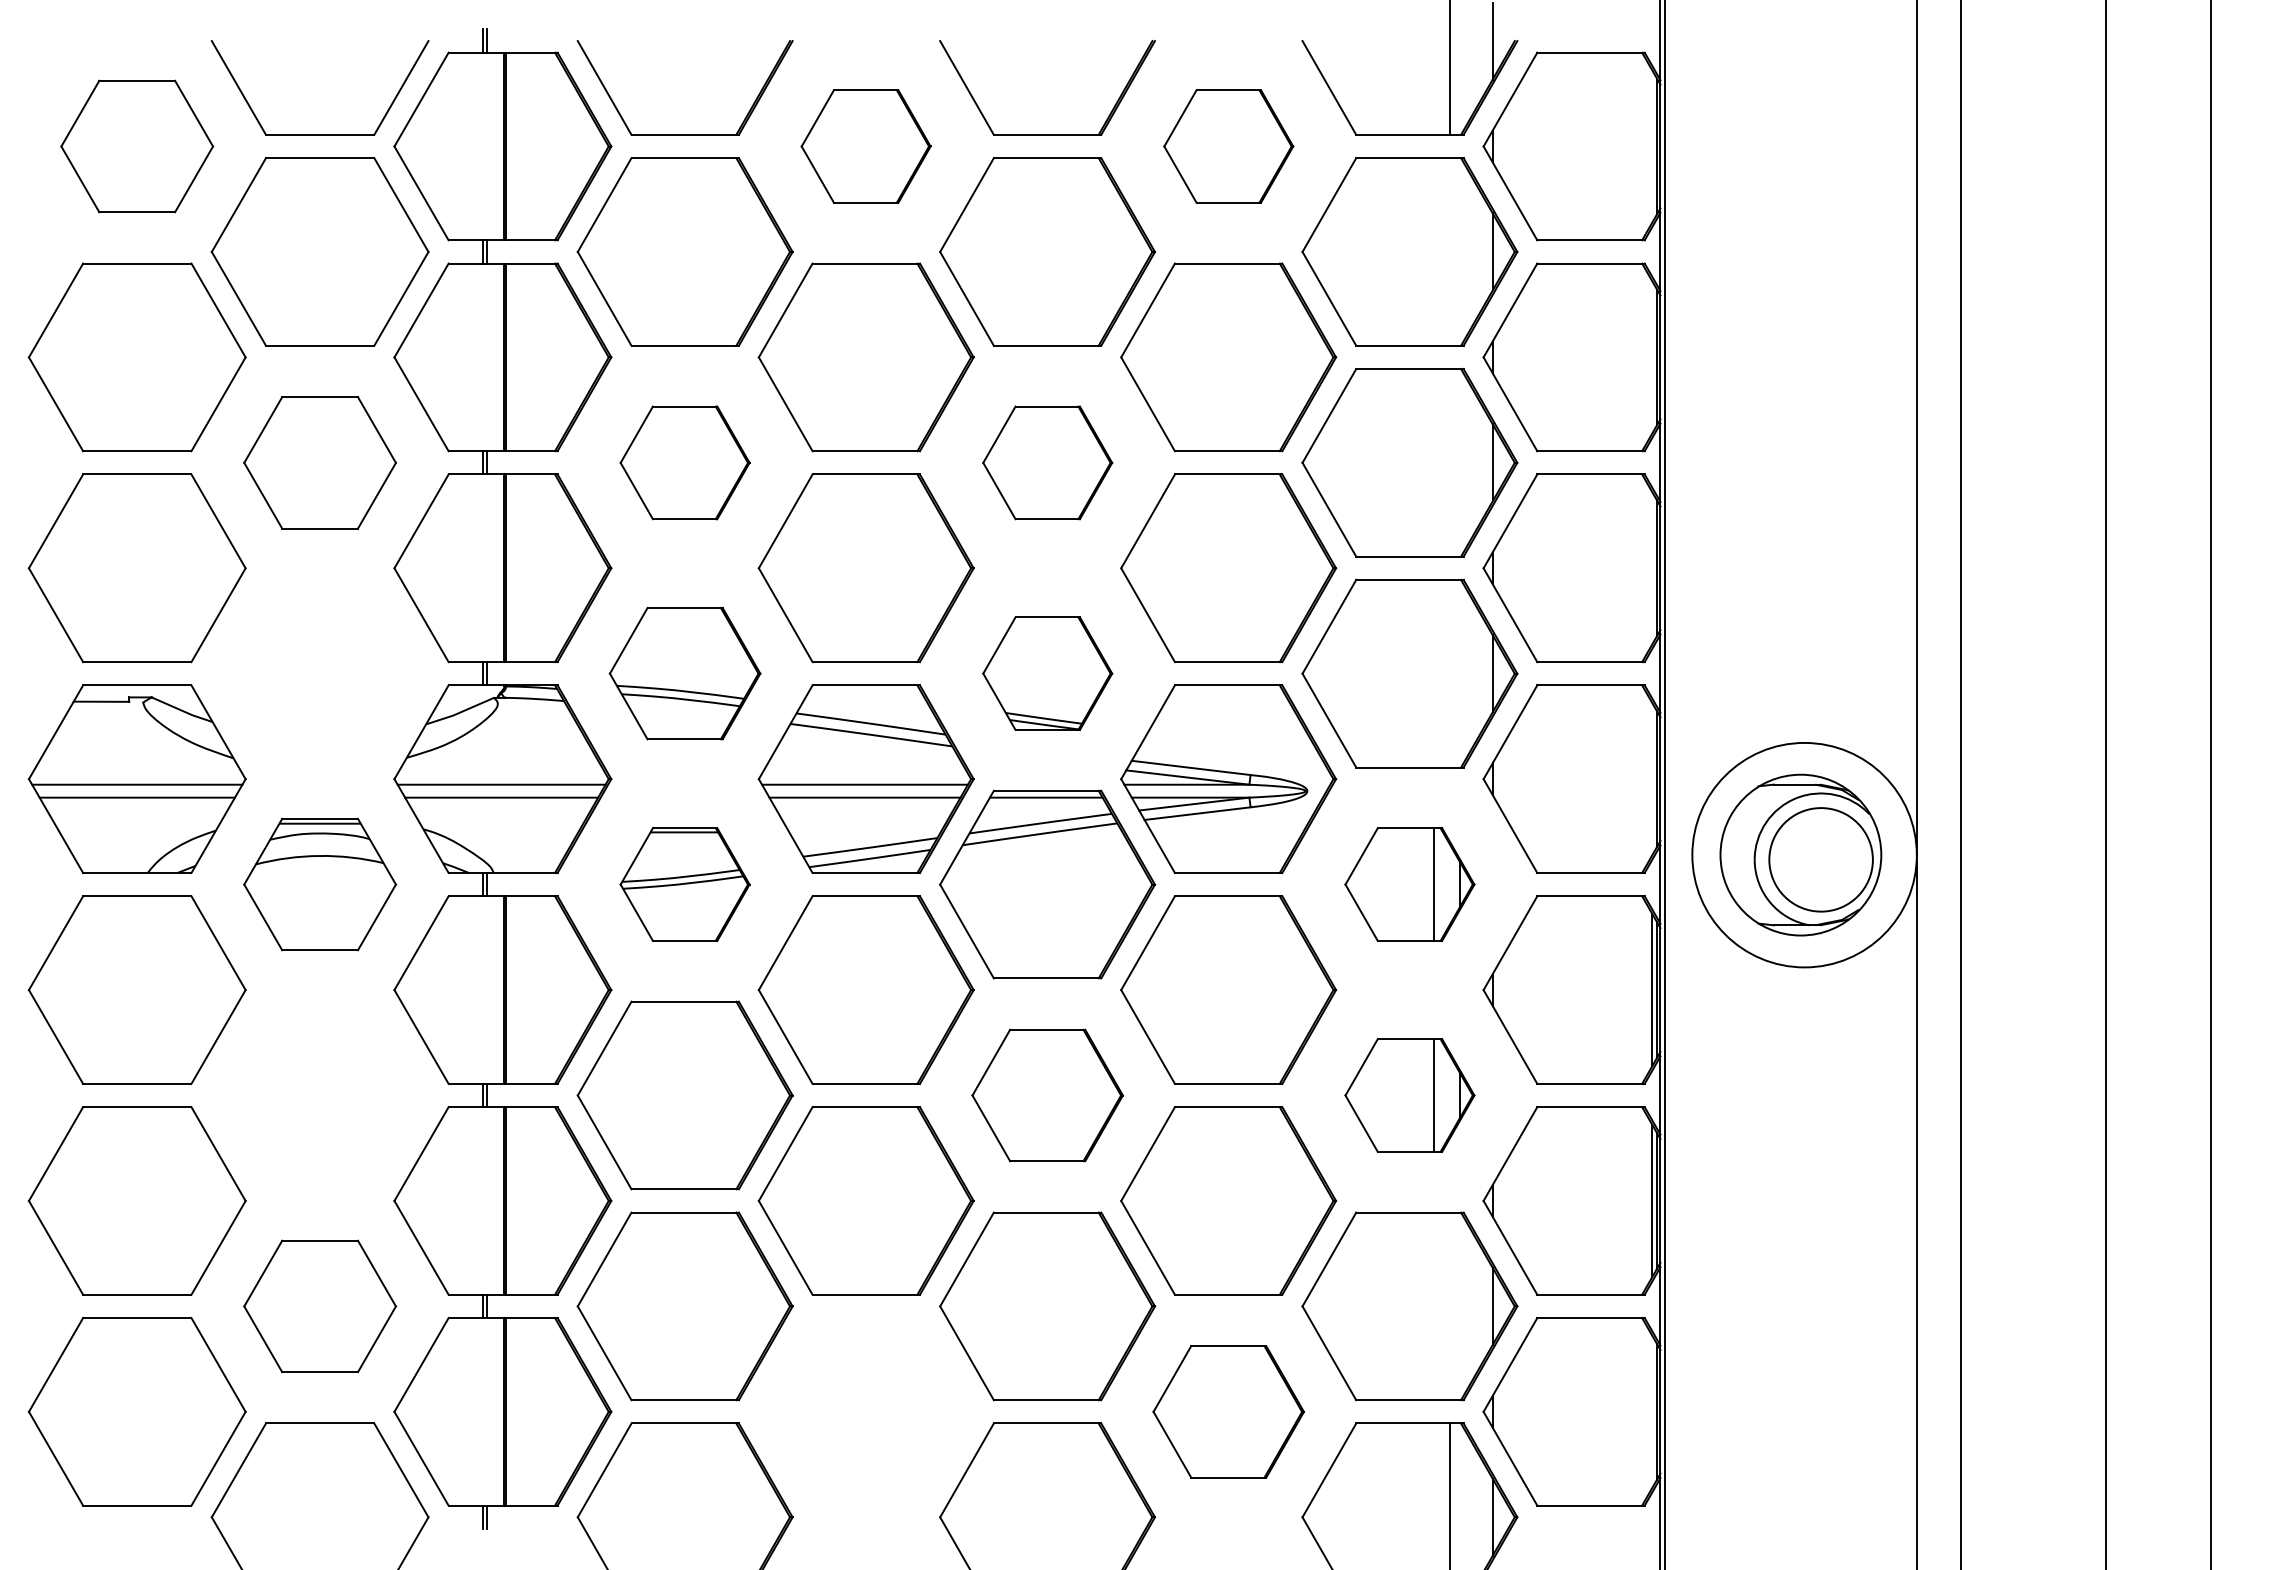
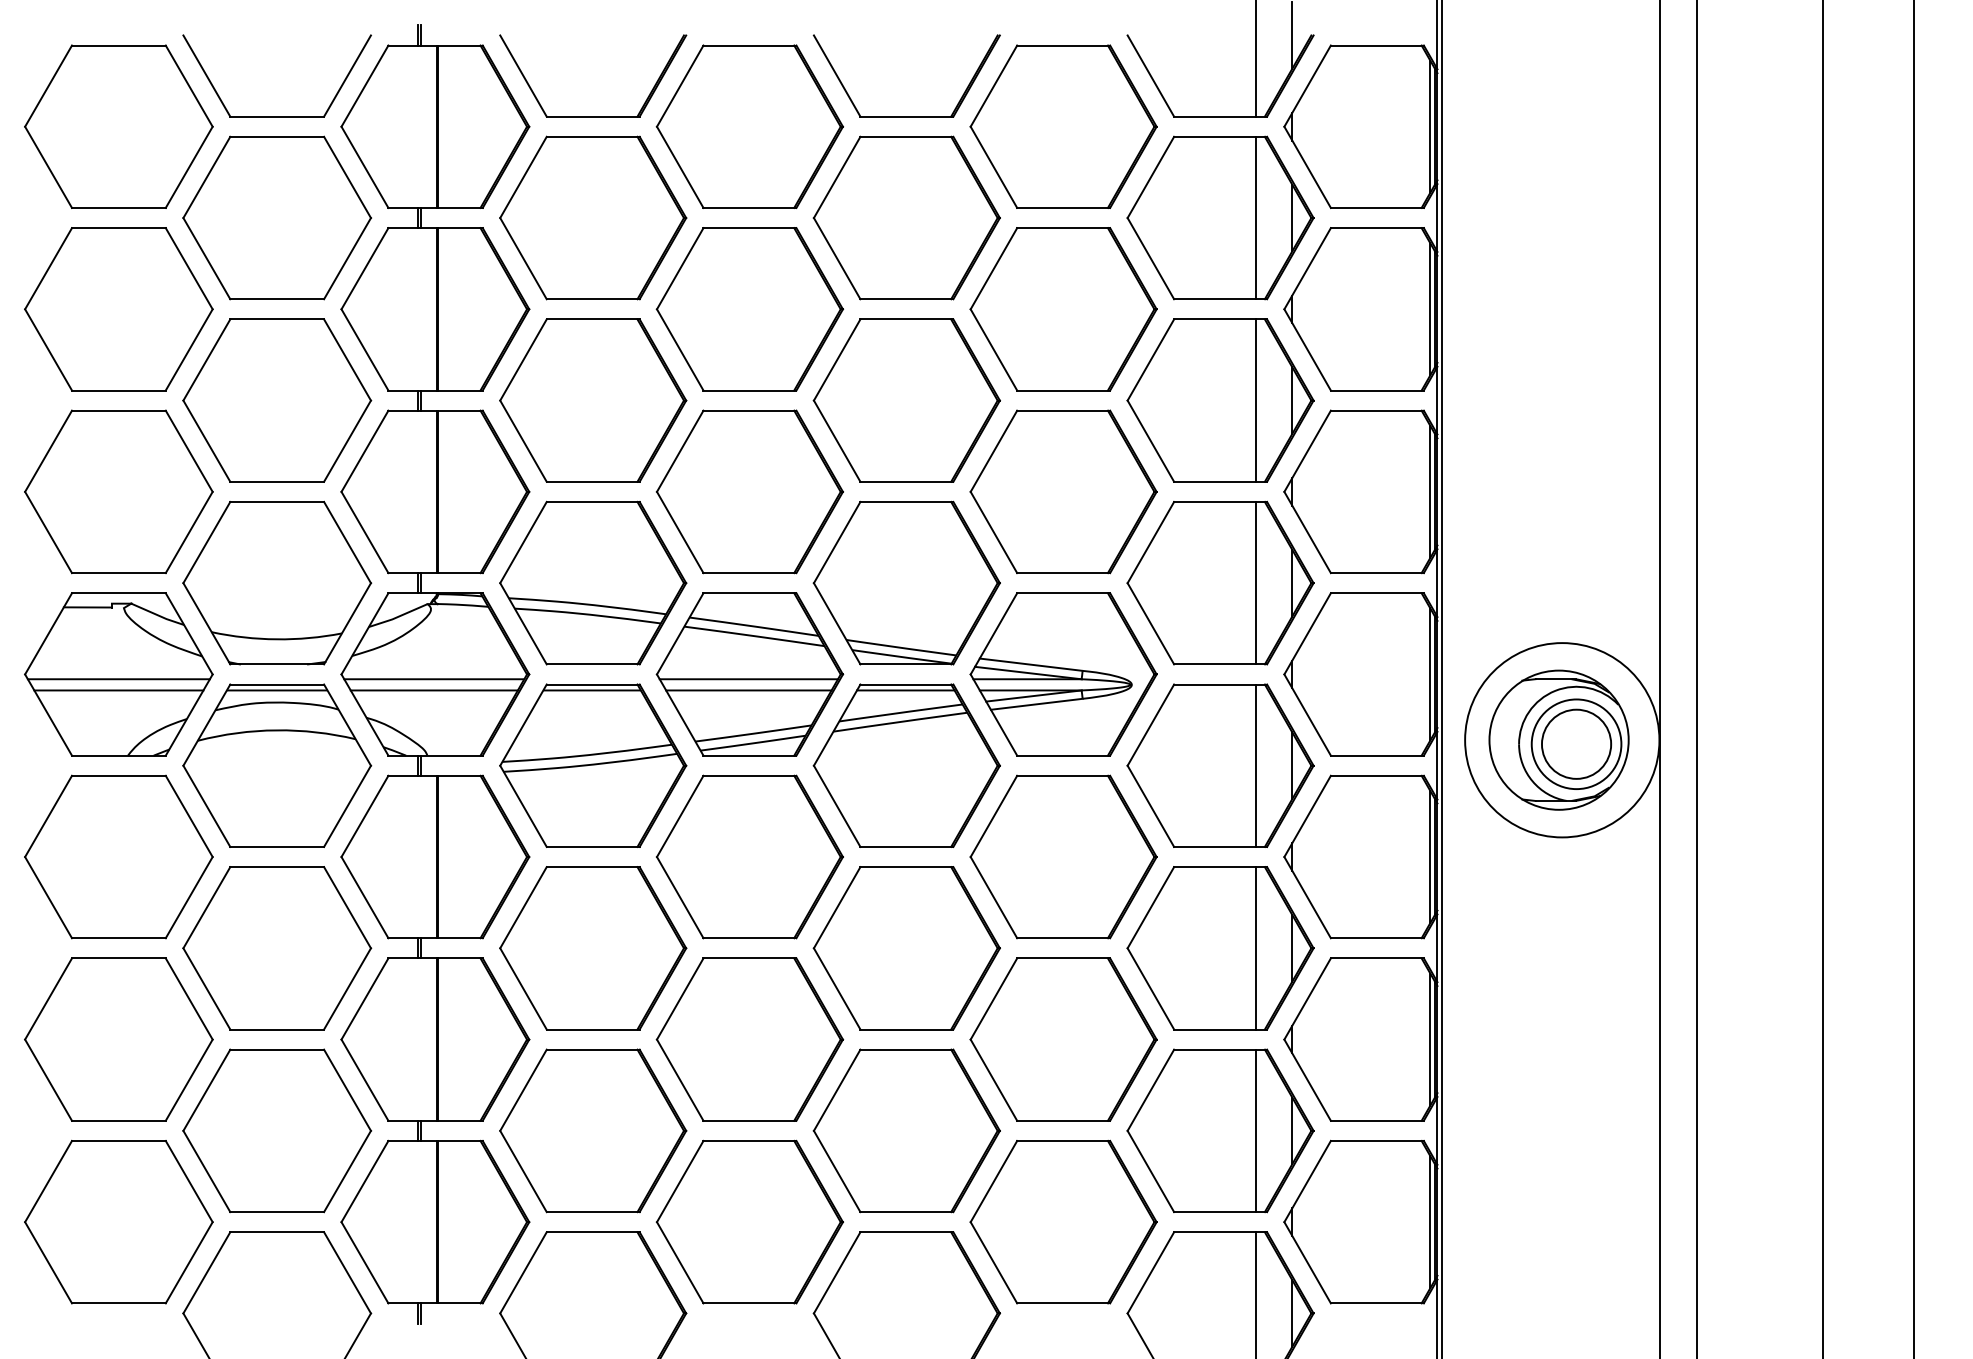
part: (136, 146) -> (118, 126), size x1.43
part: (865, 146) -> (749, 126), size x1.67
part: (1228, 146) -> (1063, 126), size x1.67
line: (1652, 146) -> (1430, 126), added
line: (1450, 251) -> (1255, 217), added
line: (1652, 357) -> (1430, 309), added
part: (319, 462) -> (276, 400), size x1.43
part: (684, 462) -> (592, 400), size x1.67
part: (1047, 462) -> (906, 400), size x1.67
line: (1450, 462) -> (1255, 400), added
line: (1652, 568) -> (1430, 492), added
part: (319, 673) -> (276, 582), added
part: (684, 673) -> (592, 582), size x1.43
part: (1047, 673) -> (906, 582), size x1.67
line: (1450, 673) -> (1255, 582), added
line: (1652, 778) -> (1430, 673), added
circle: (1820, 859) -> (1576, 743), added
part: (319, 884) -> (276, 765), size x1.43
part: (684, 884) -> (592, 765), size x1.67
part: (1409, 884) -> (1220, 765), size x1.67
part: (319, 1095) -> (276, 948), added
part: (1047, 1095) -> (906, 948), size x1.43
part: (1409, 1095) -> (1220, 948), size x1.67
part: (319, 1306) -> (276, 1130), size x1.43
line: (1450, 1306) -> (1255, 1130), added
part: (865, 1411) -> (749, 1221), added
part: (1228, 1411) -> (1063, 1221), size x1.43
line: (1652, 1411) -> (1430, 1221), added

